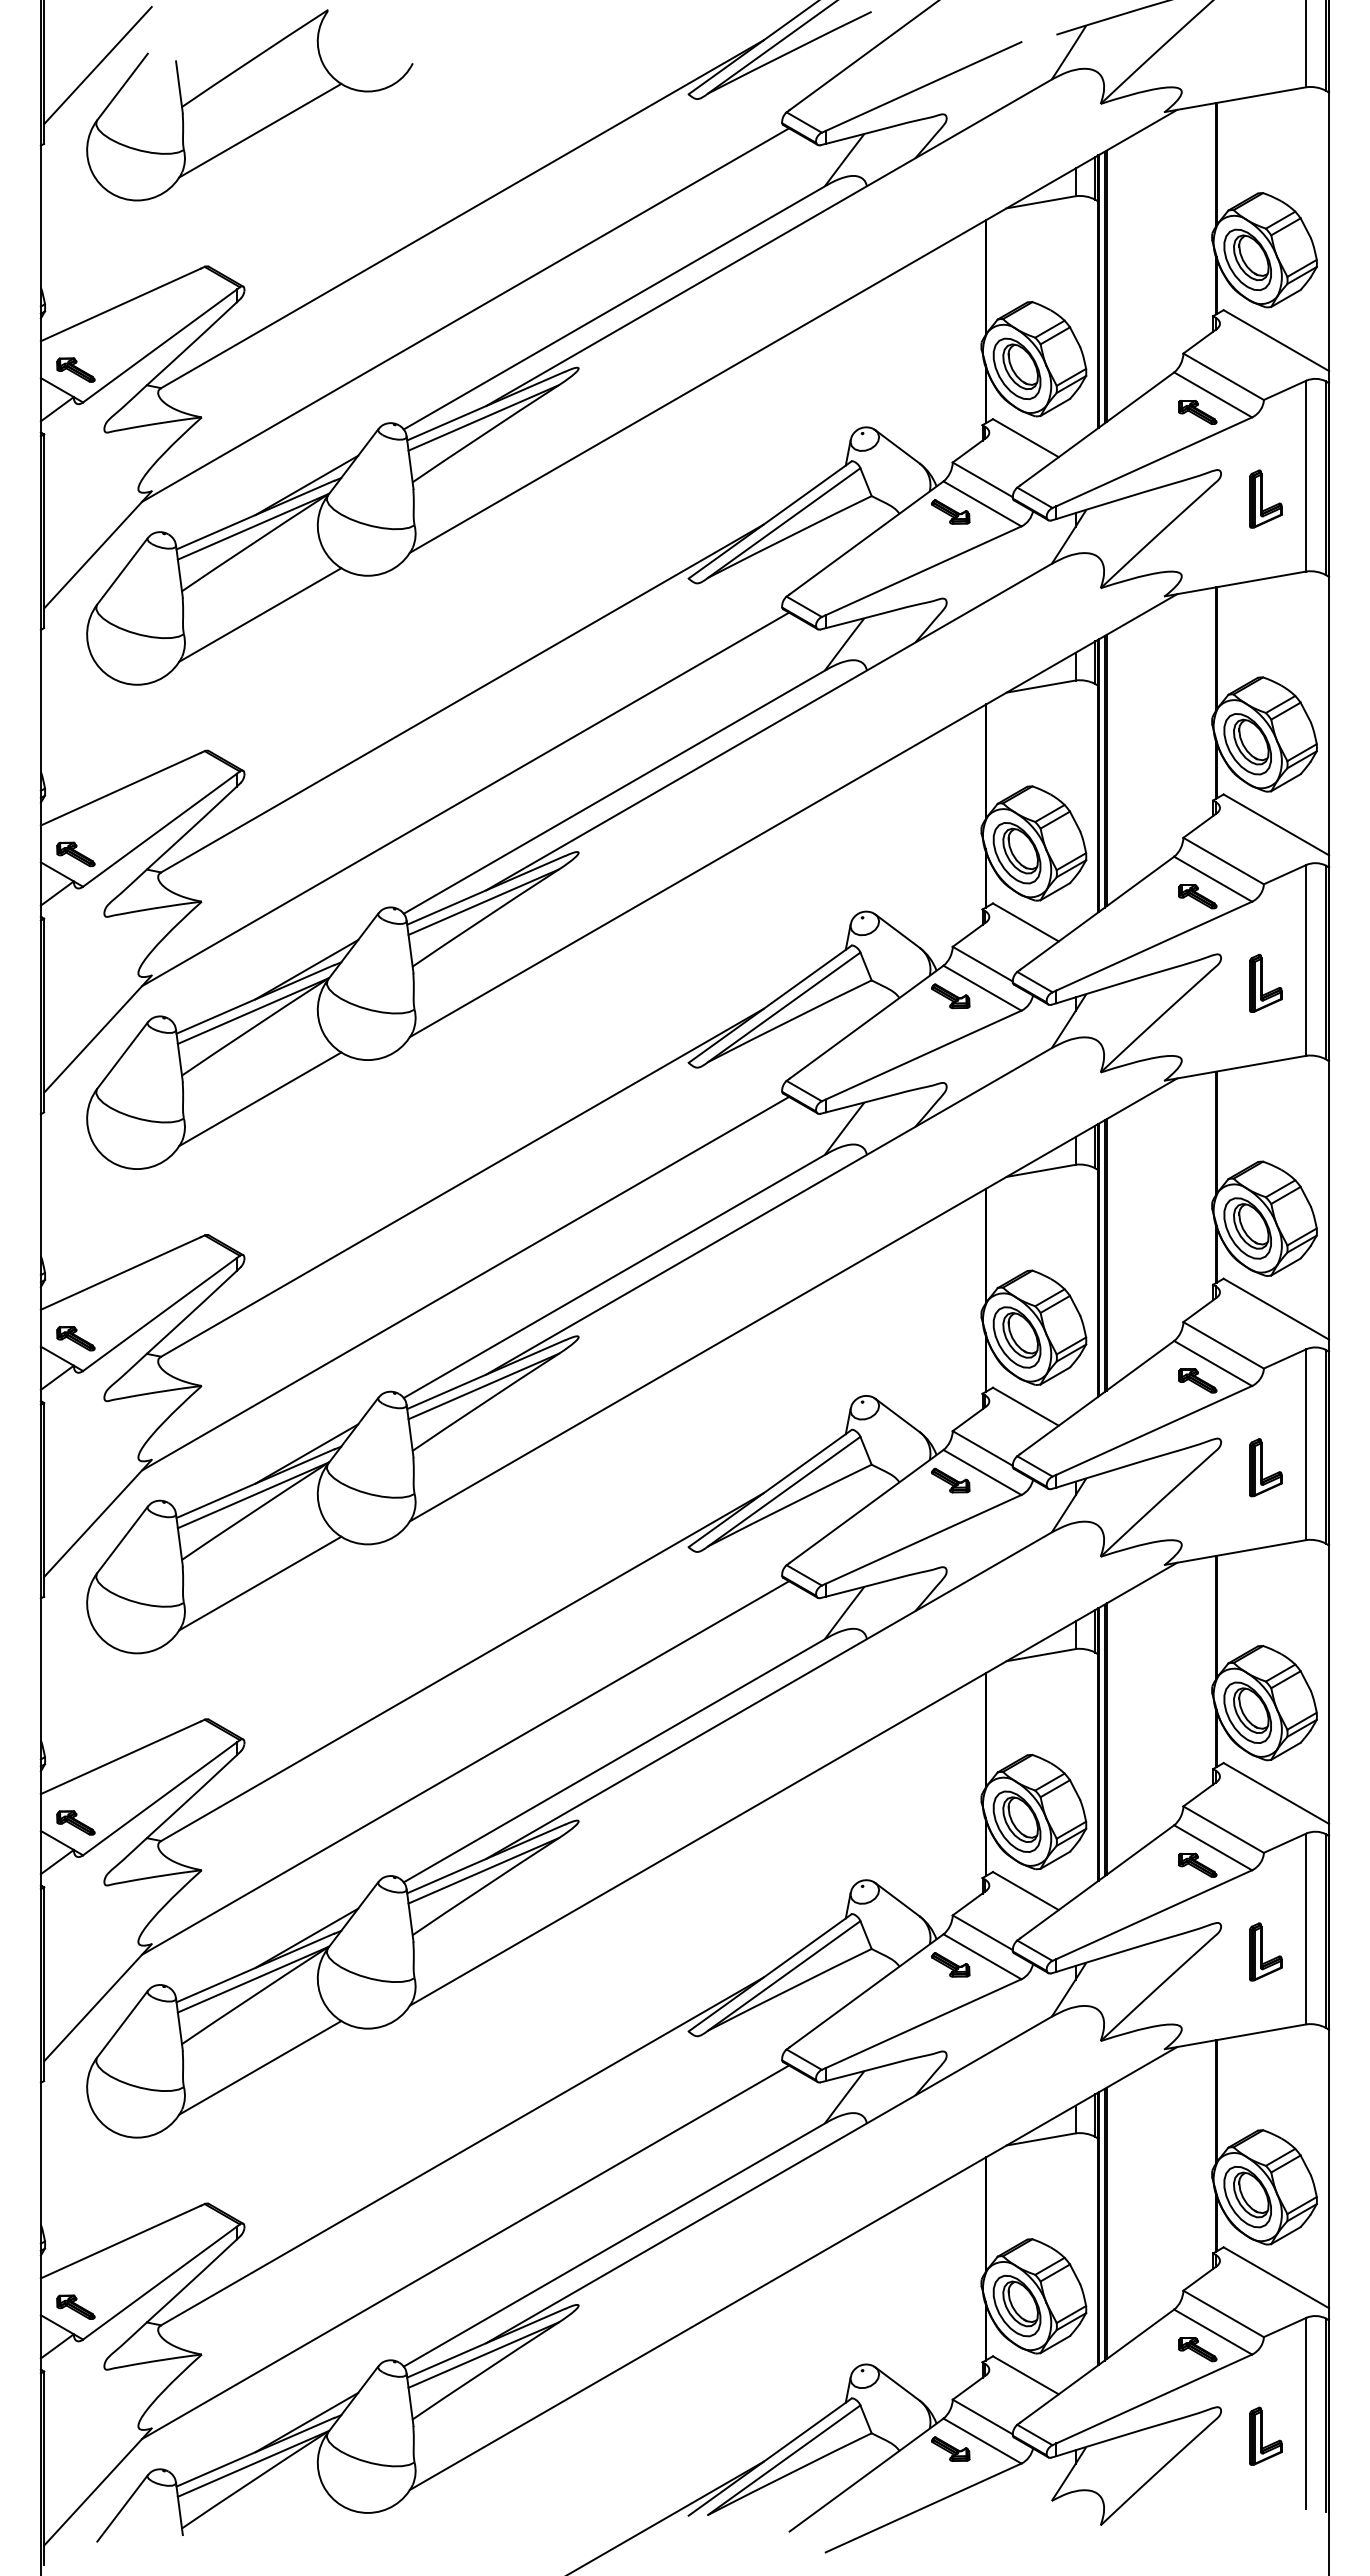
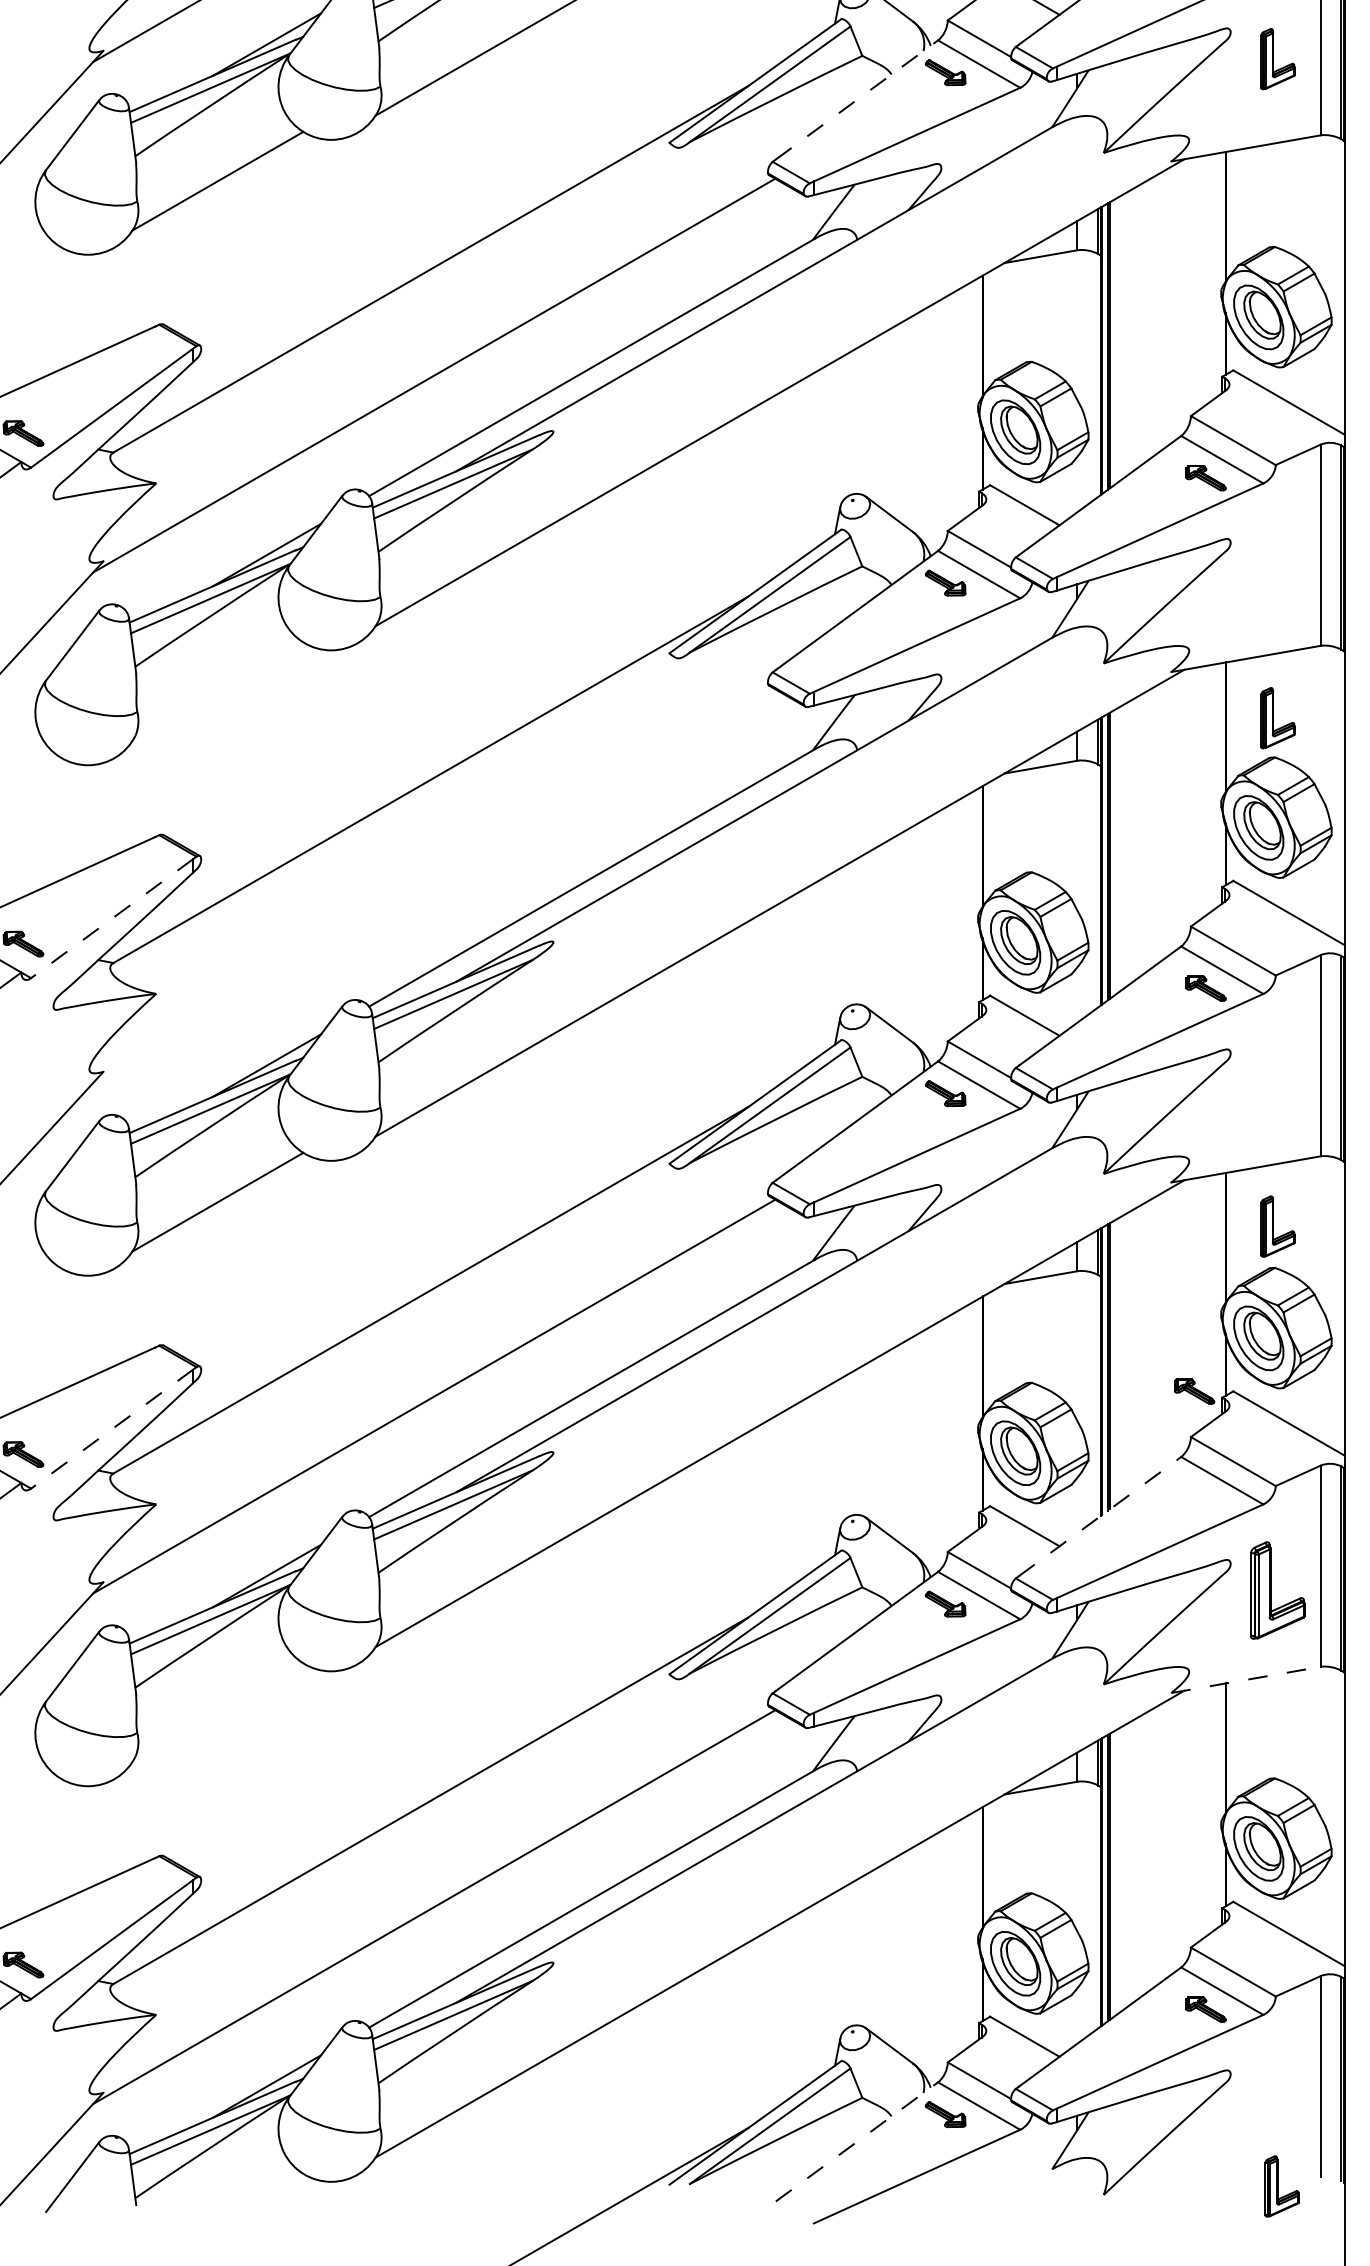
line: (866, 537) -> (856, 99), solid -> dashed
part: (1265, 982) -> (1277, 717), moved
line: (260, 1099) -> (218, 691), removed
line: (465, 1283) -> (434, 885), removed
line: (159, 1314) -> (111, 918), solid -> dashed
part: (1265, 1467) -> (1277, 1226), moved
line: (159, 1799) -> (111, 1429), solid -> dashed
part: (1197, 1864) -> (1194, 1390), moved
line: (1097, 1881) -> (1100, 1516), solid -> dashed
part: (1265, 1951) -> (1277, 1590), size x1.6
line: (1235, 2036) -> (1245, 1679), solid -> dashed
line: (260, 2067) -> (218, 1712), removed
part: (1265, 2435) -> (1281, 2185), moved
line: (866, 2474) -> (856, 2141), solid -> dashed

